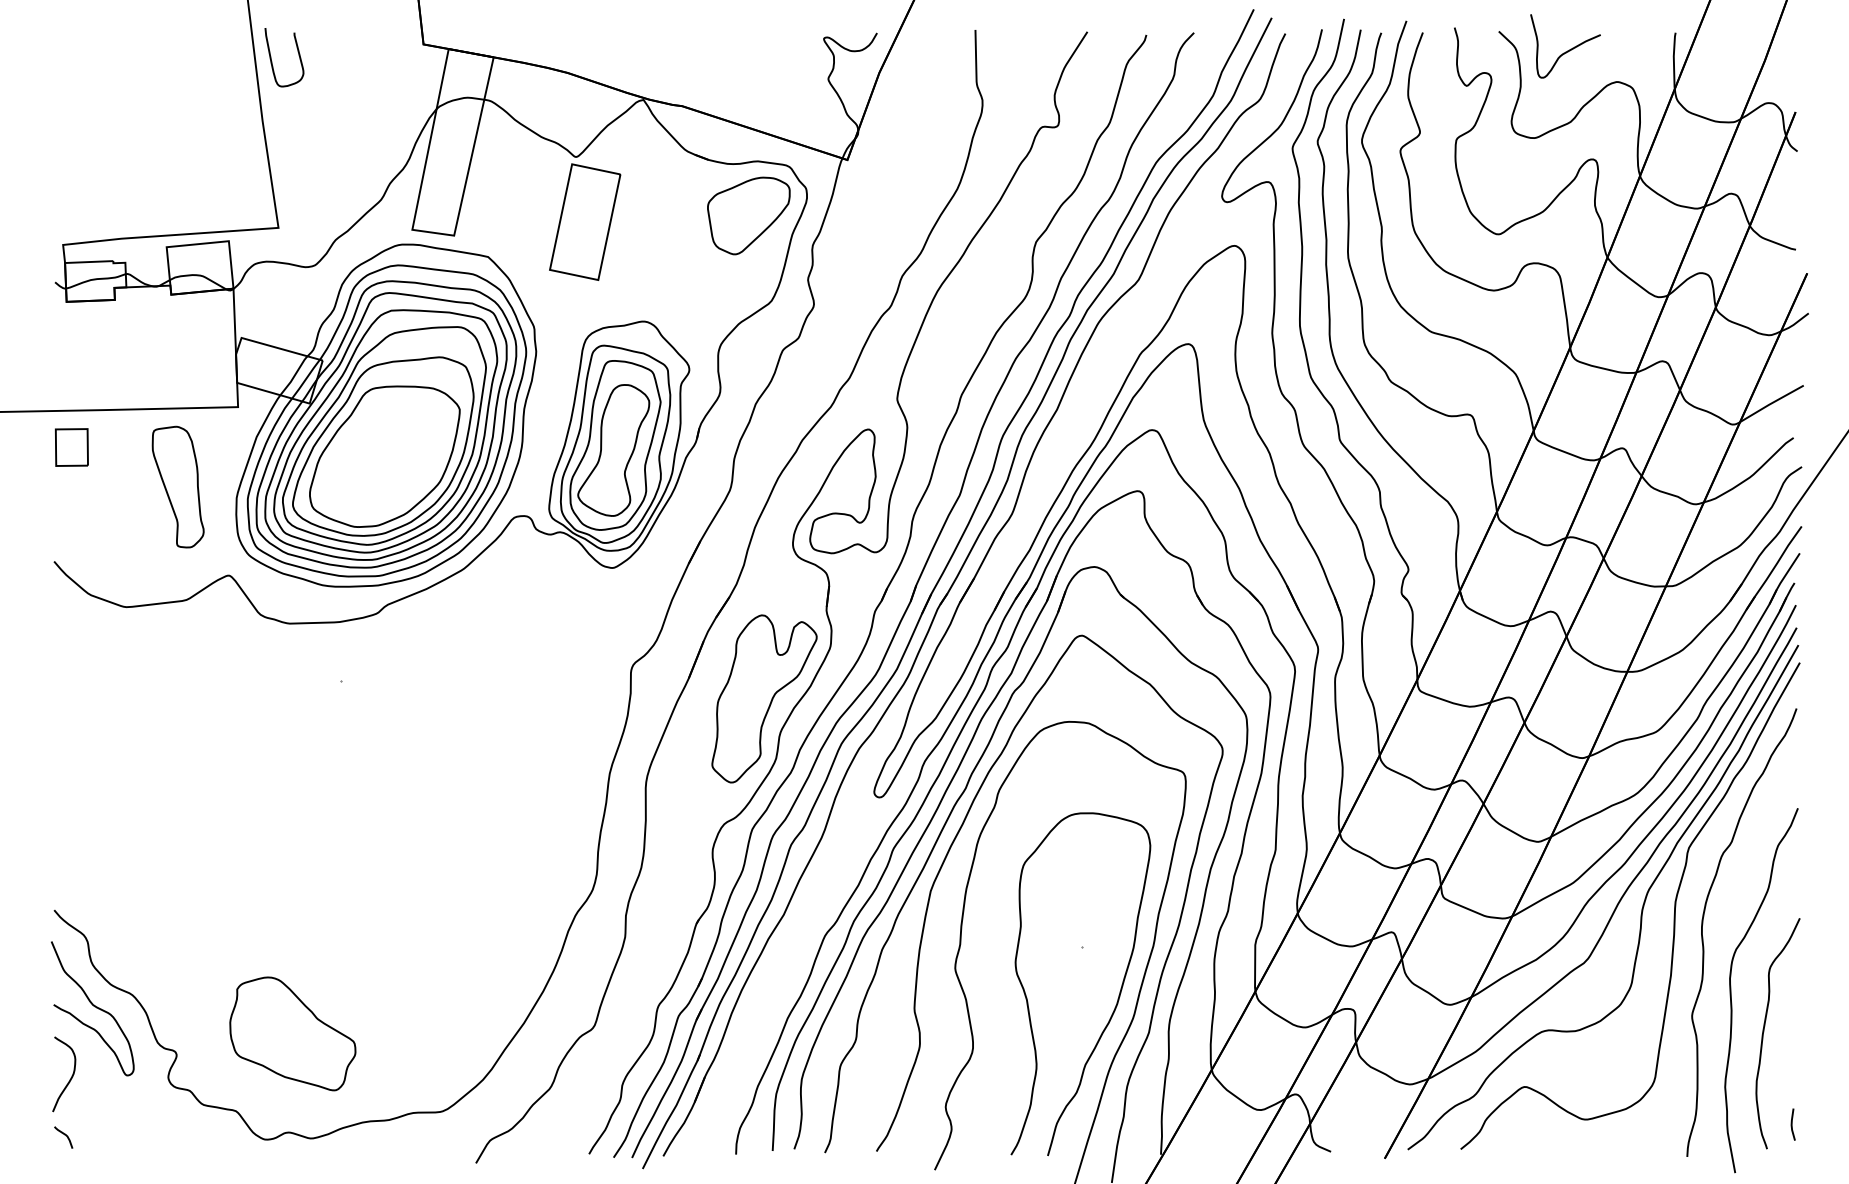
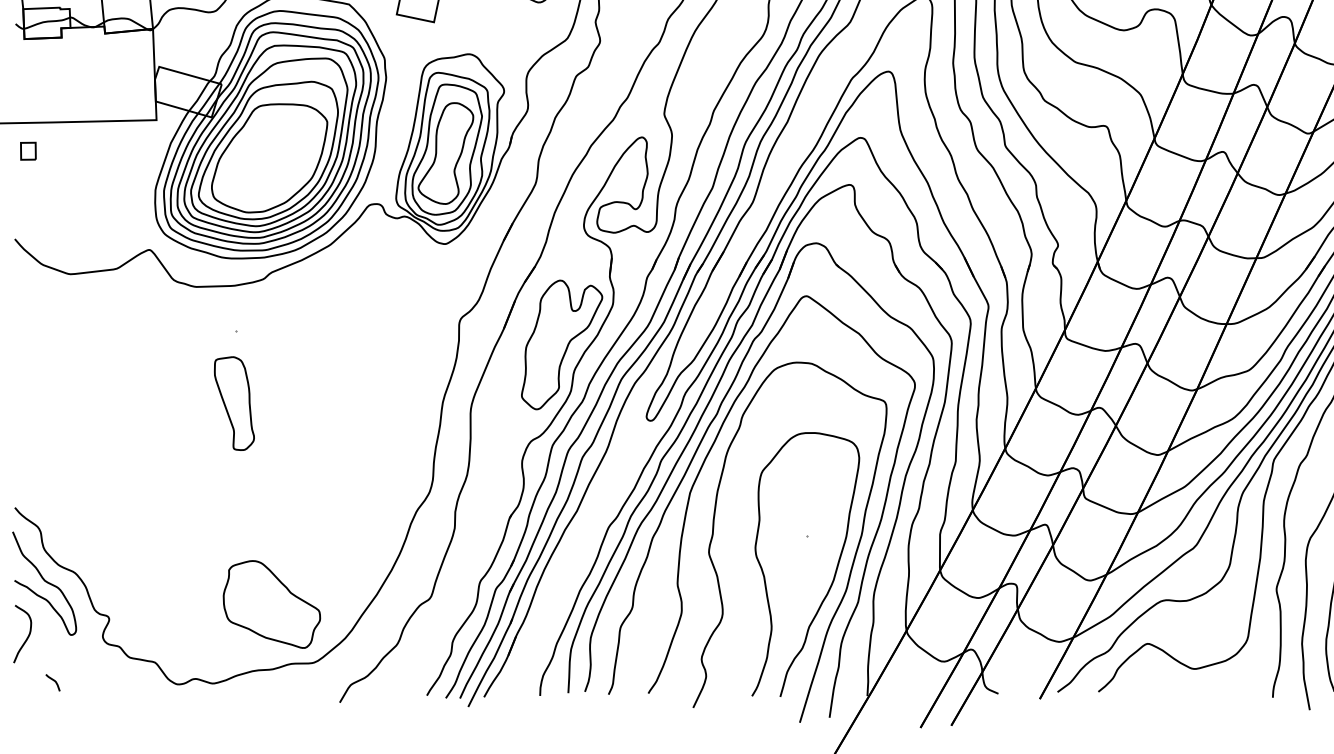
part: (71, 447) -> (28, 151), size x0.6
part: (177, 486) -> (233, 403), moved
part: (292, 1033) -> (271, 604), moved
curve: (64, 1135) -> (53, 681), moved

